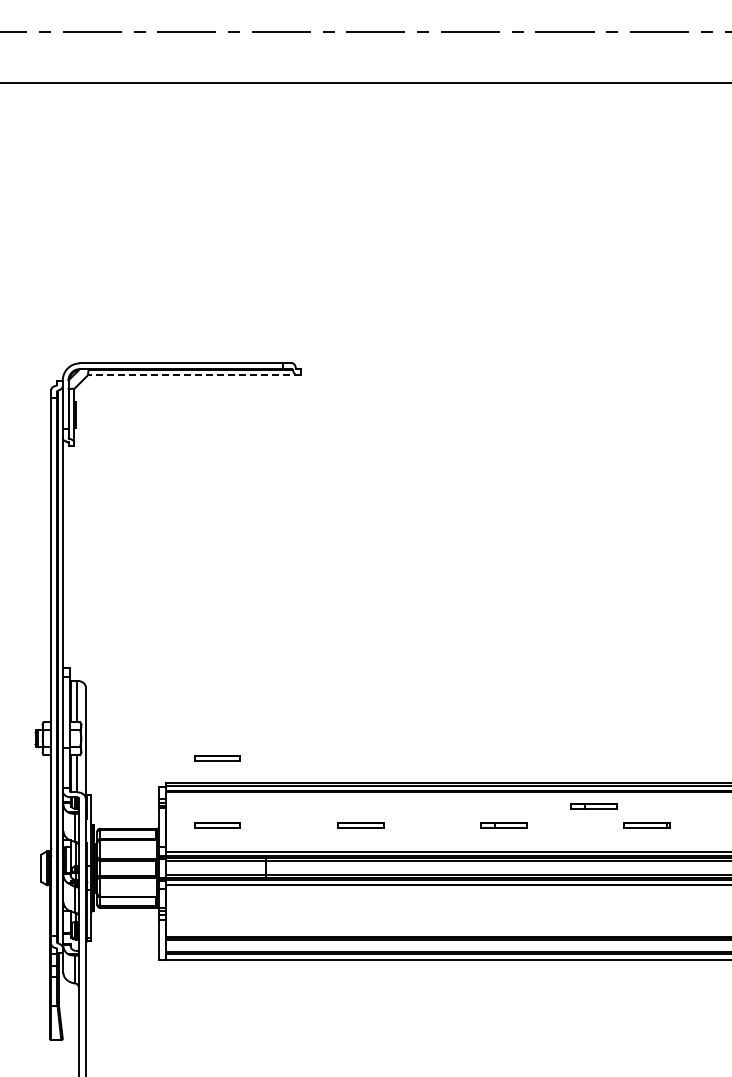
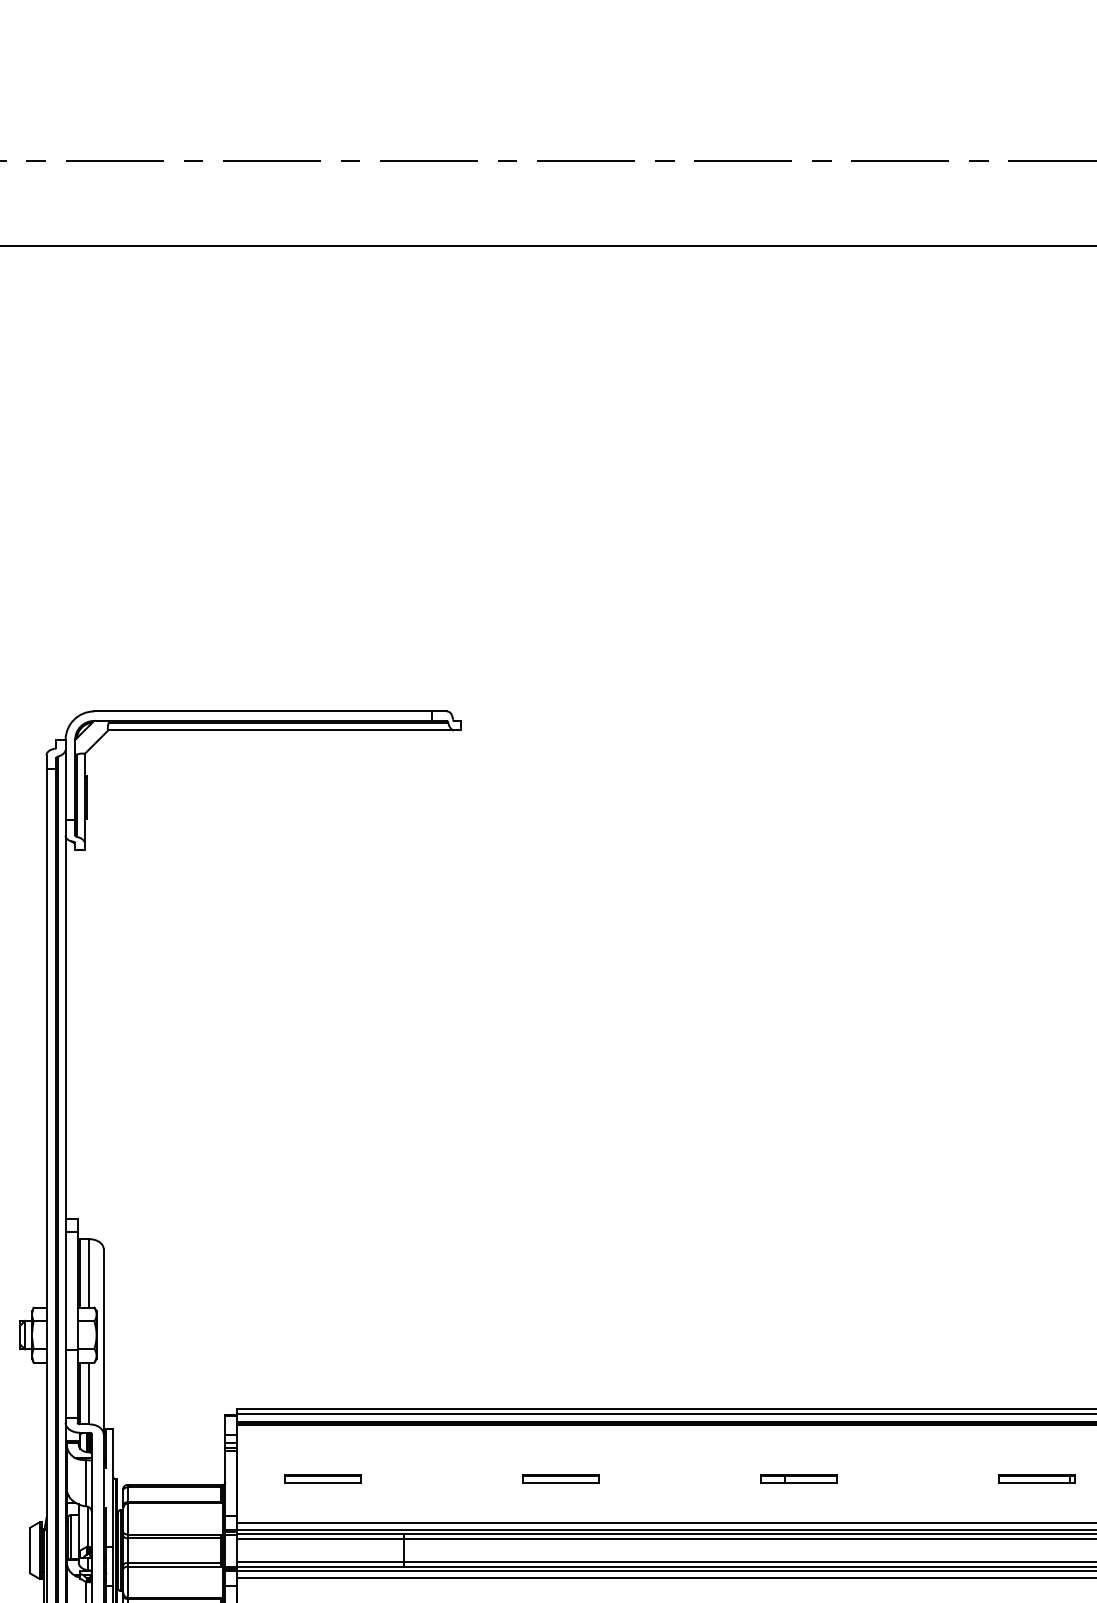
line: (193, 374) -> (282, 729), dashed -> solid
part: (217, 758) -> (322, 1368), removed
part: (593, 806) -> (947, 1447), removed

